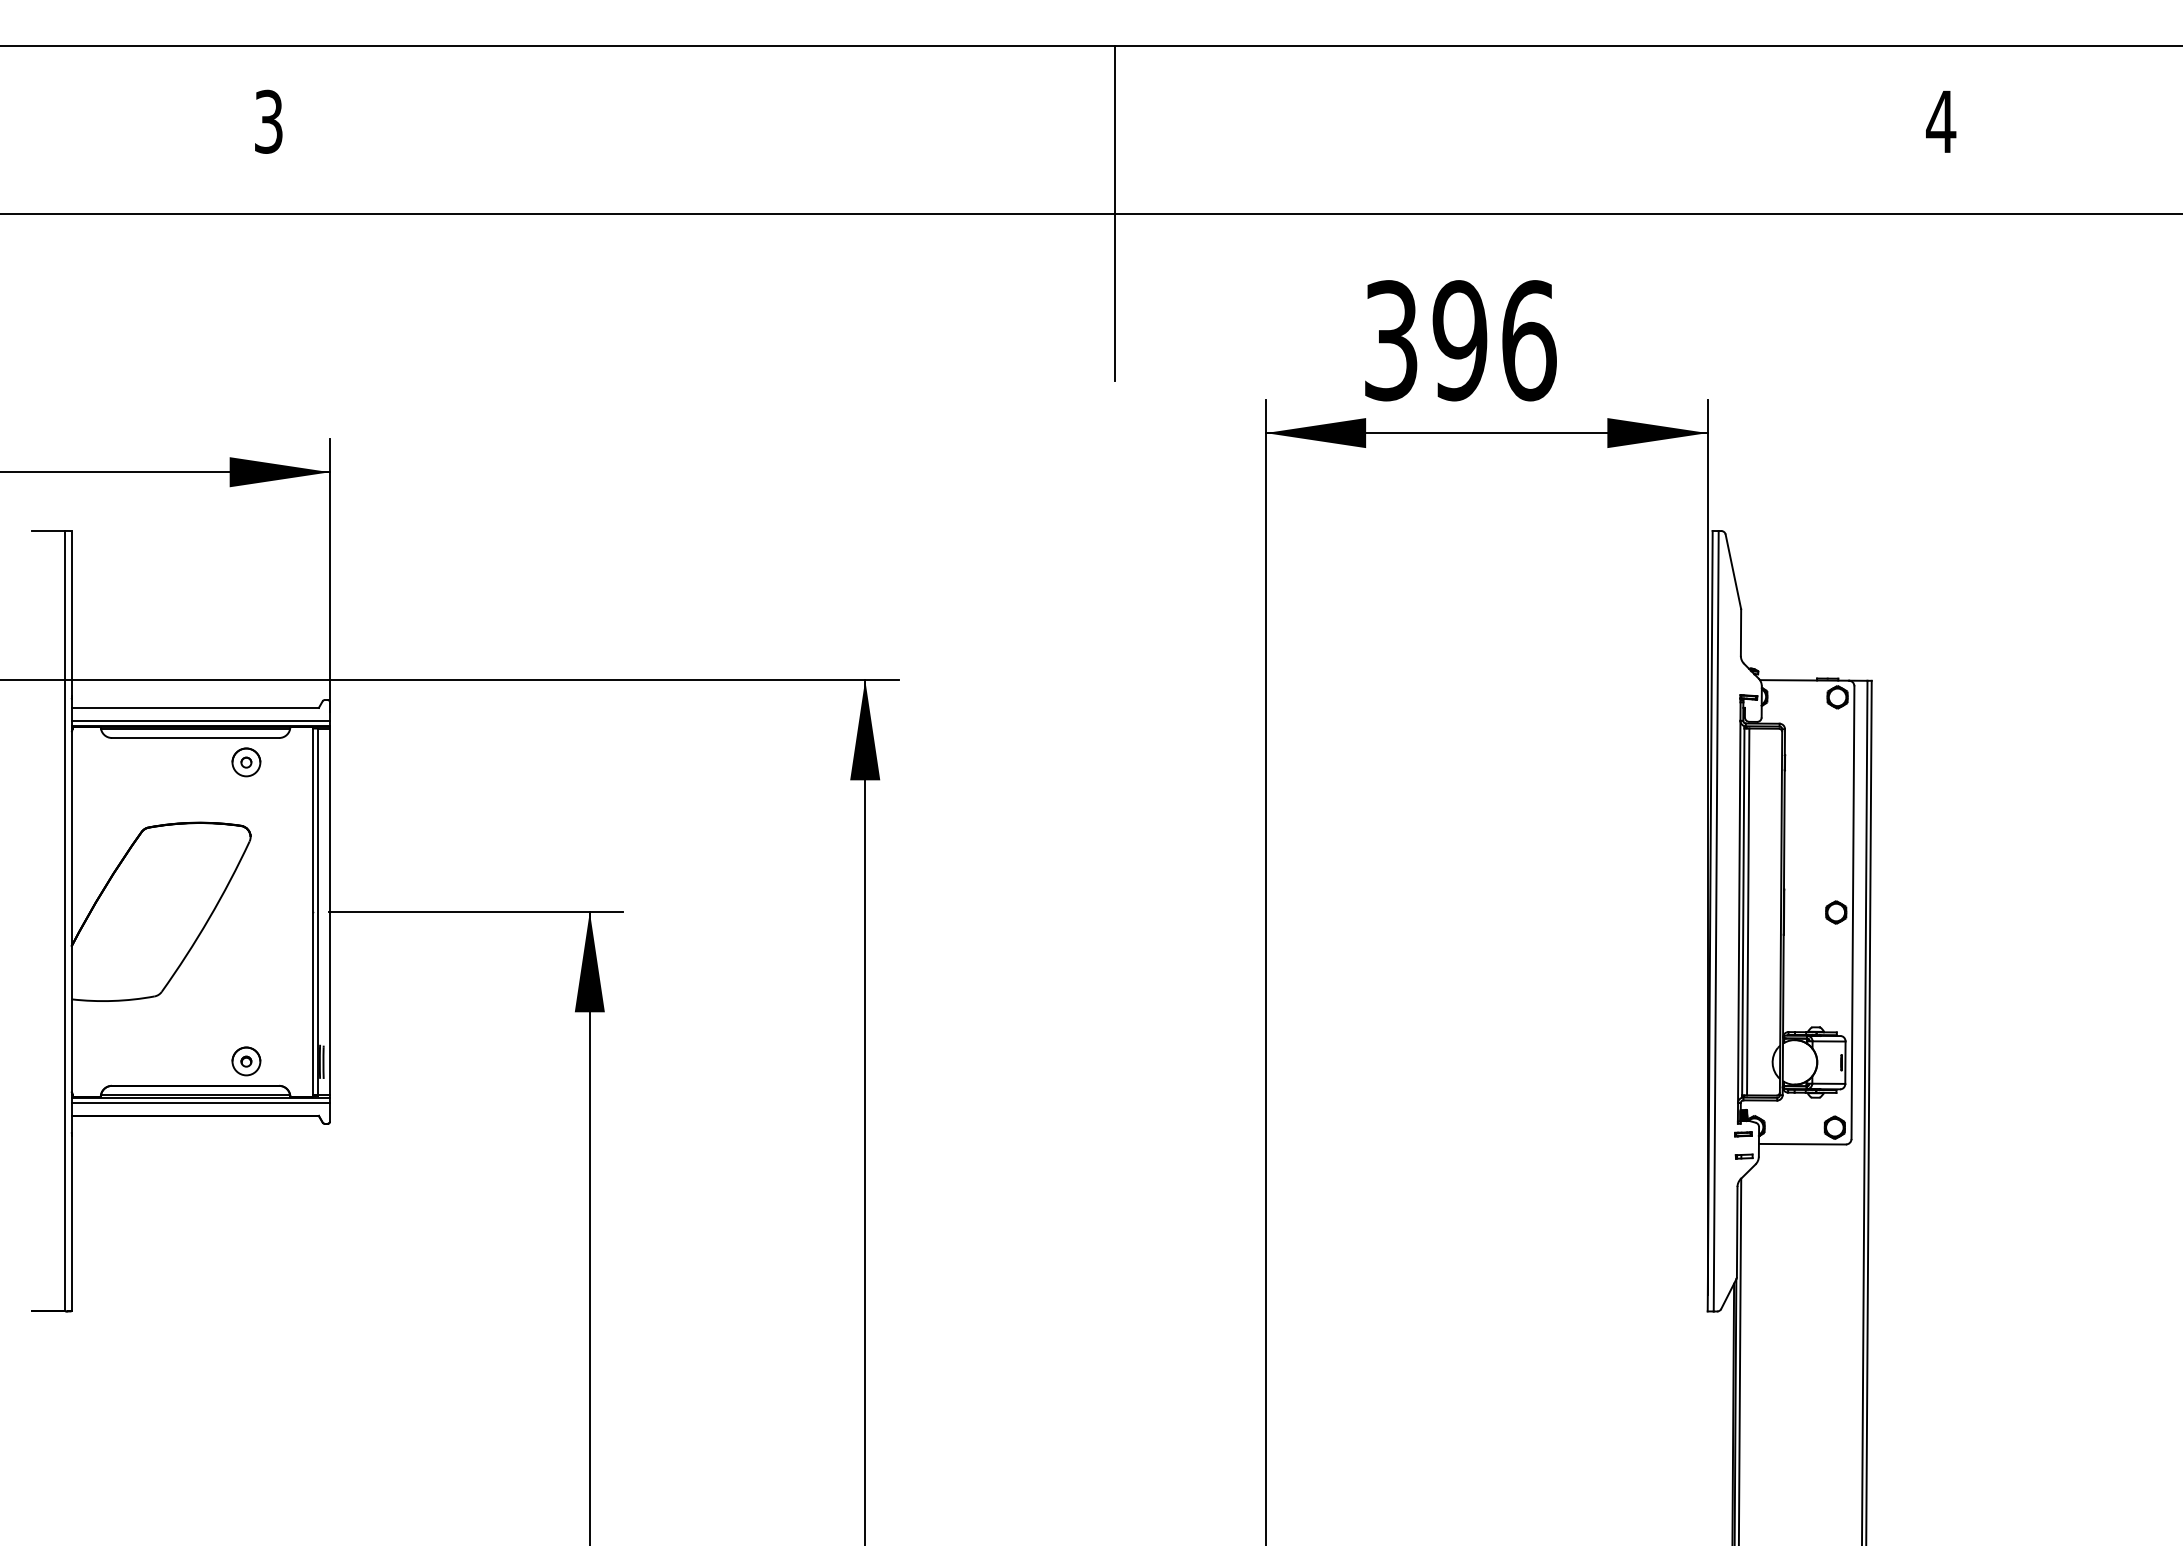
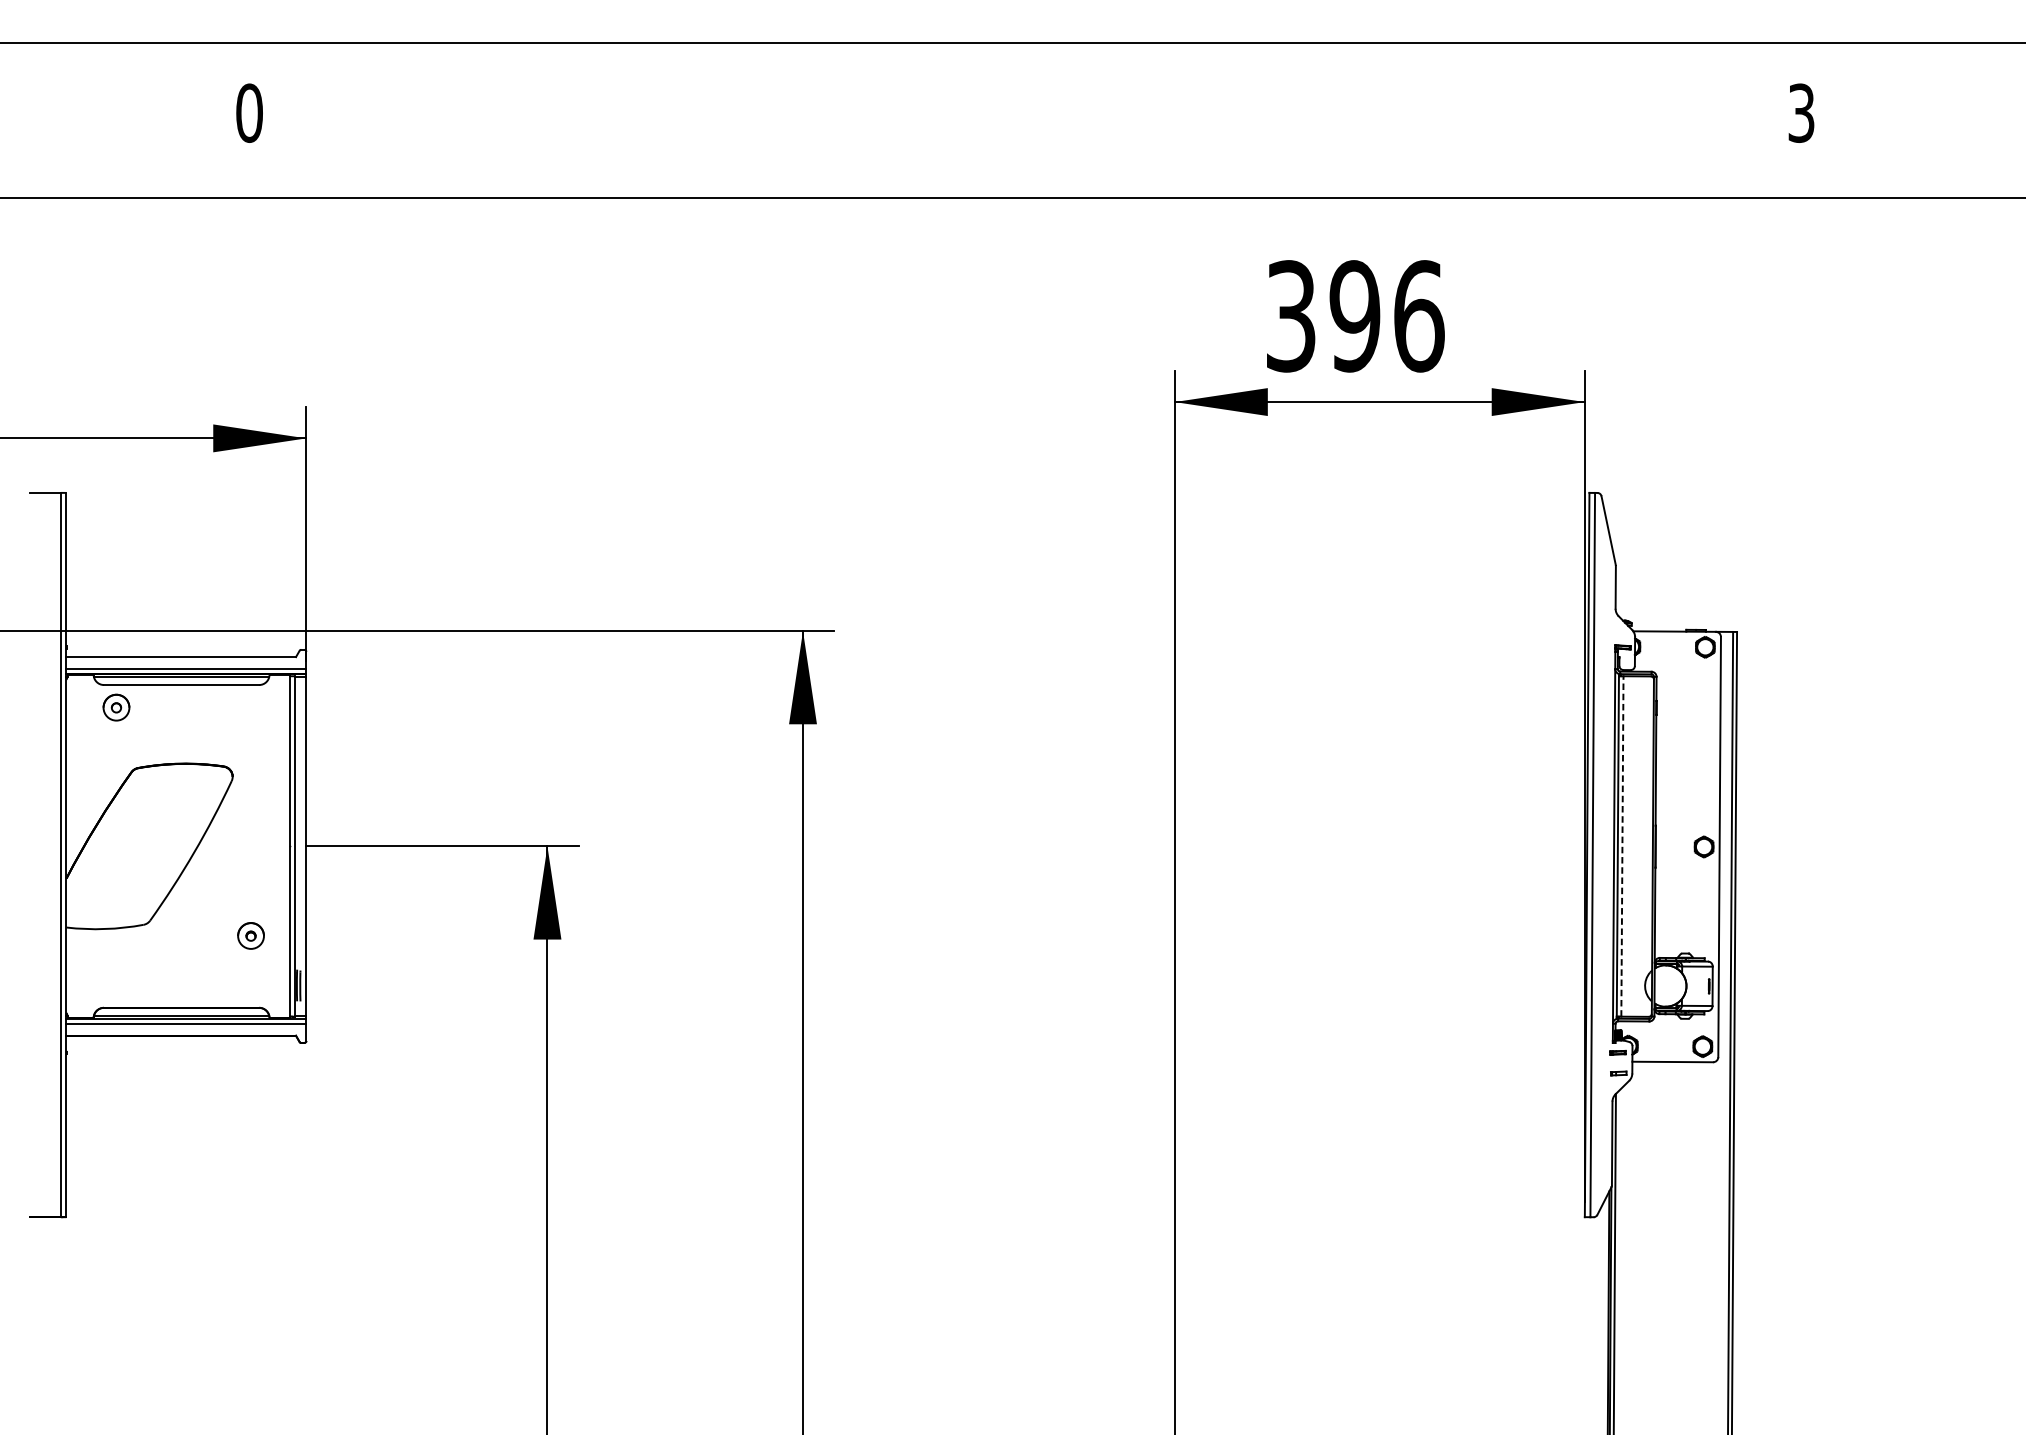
text: (268, 121) -> (249, 112), 3 -> 0
text: (1941, 121) -> (1801, 112), 4 -> 3
line: (1114, 213) -> (1034, 198), removed
part: (246, 762) -> (116, 707), moved
line: (1748, 911) -> (1622, 846), solid -> dashed
part: (246, 1061) -> (251, 936), moved

